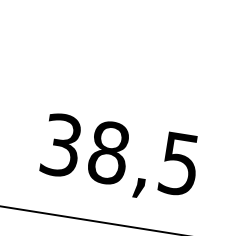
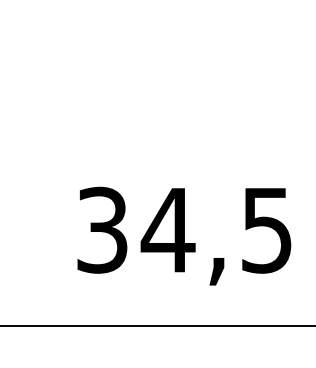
text: (108, 152) -> (167, 229), 38,5 -> 34,5

